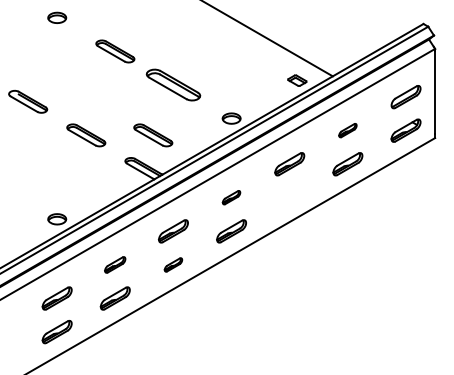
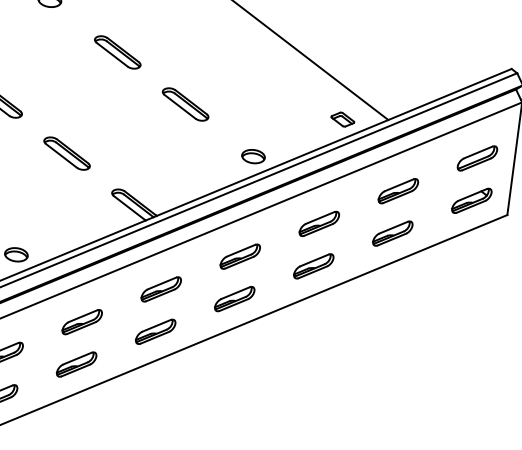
part: (173, 84) -> (185, 103), size x0.71
part: (347, 130) -> (397, 190), size x1.67
part: (153, 135) -> (151, 164), removed
part: (231, 197) -> (240, 256), size x1.67
part: (289, 197) -> (313, 265), added
part: (114, 264) -> (81, 321), size x1.43
part: (173, 264) -> (155, 331), size x1.67

